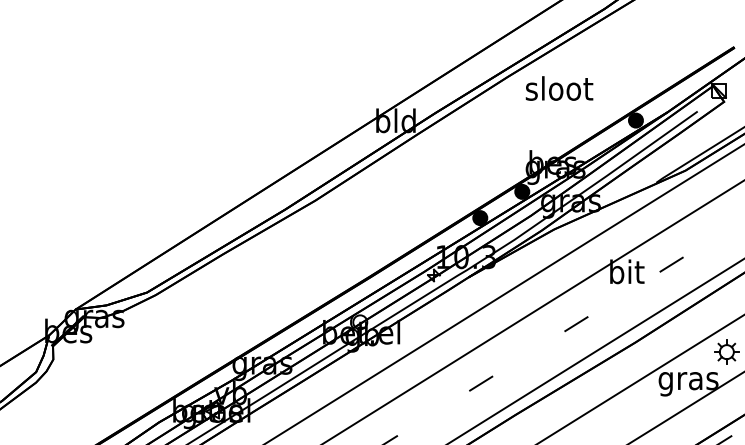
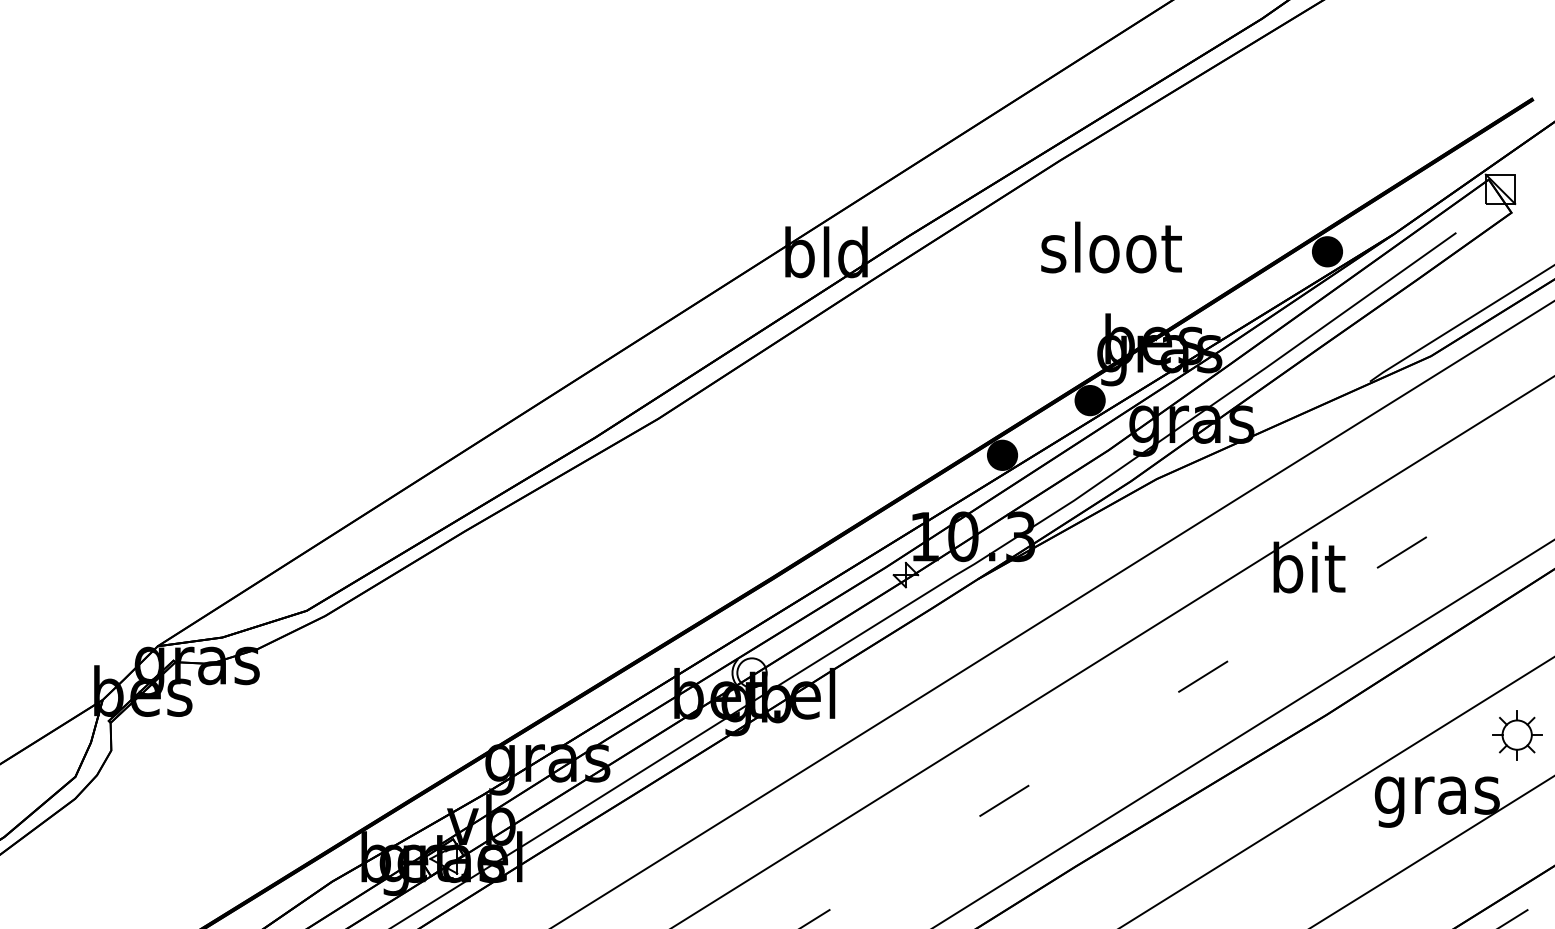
text: (559, 88) -> (1111, 247), moved

